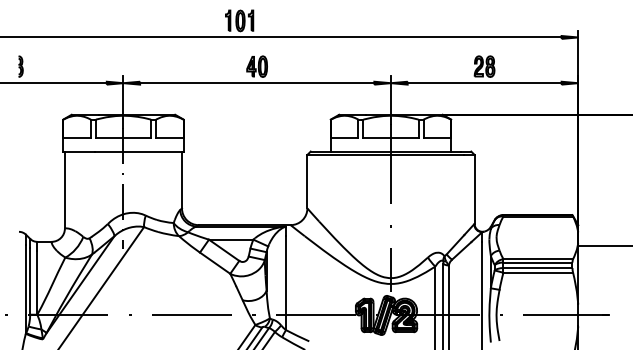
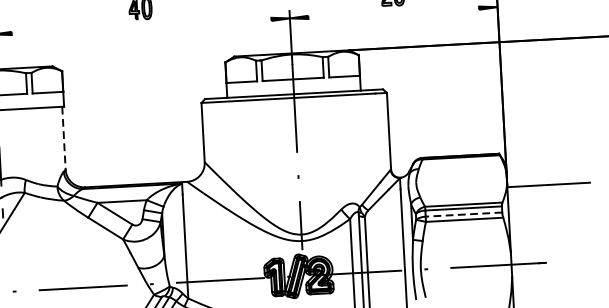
line: (257, 83) -> (141, 26), removed
line: (484, 83) -> (393, 13), removed
line: (181, 180) -> (63, 138), solid -> dashed
line: (537, 268) -> (463, 215), solid -> dashed

